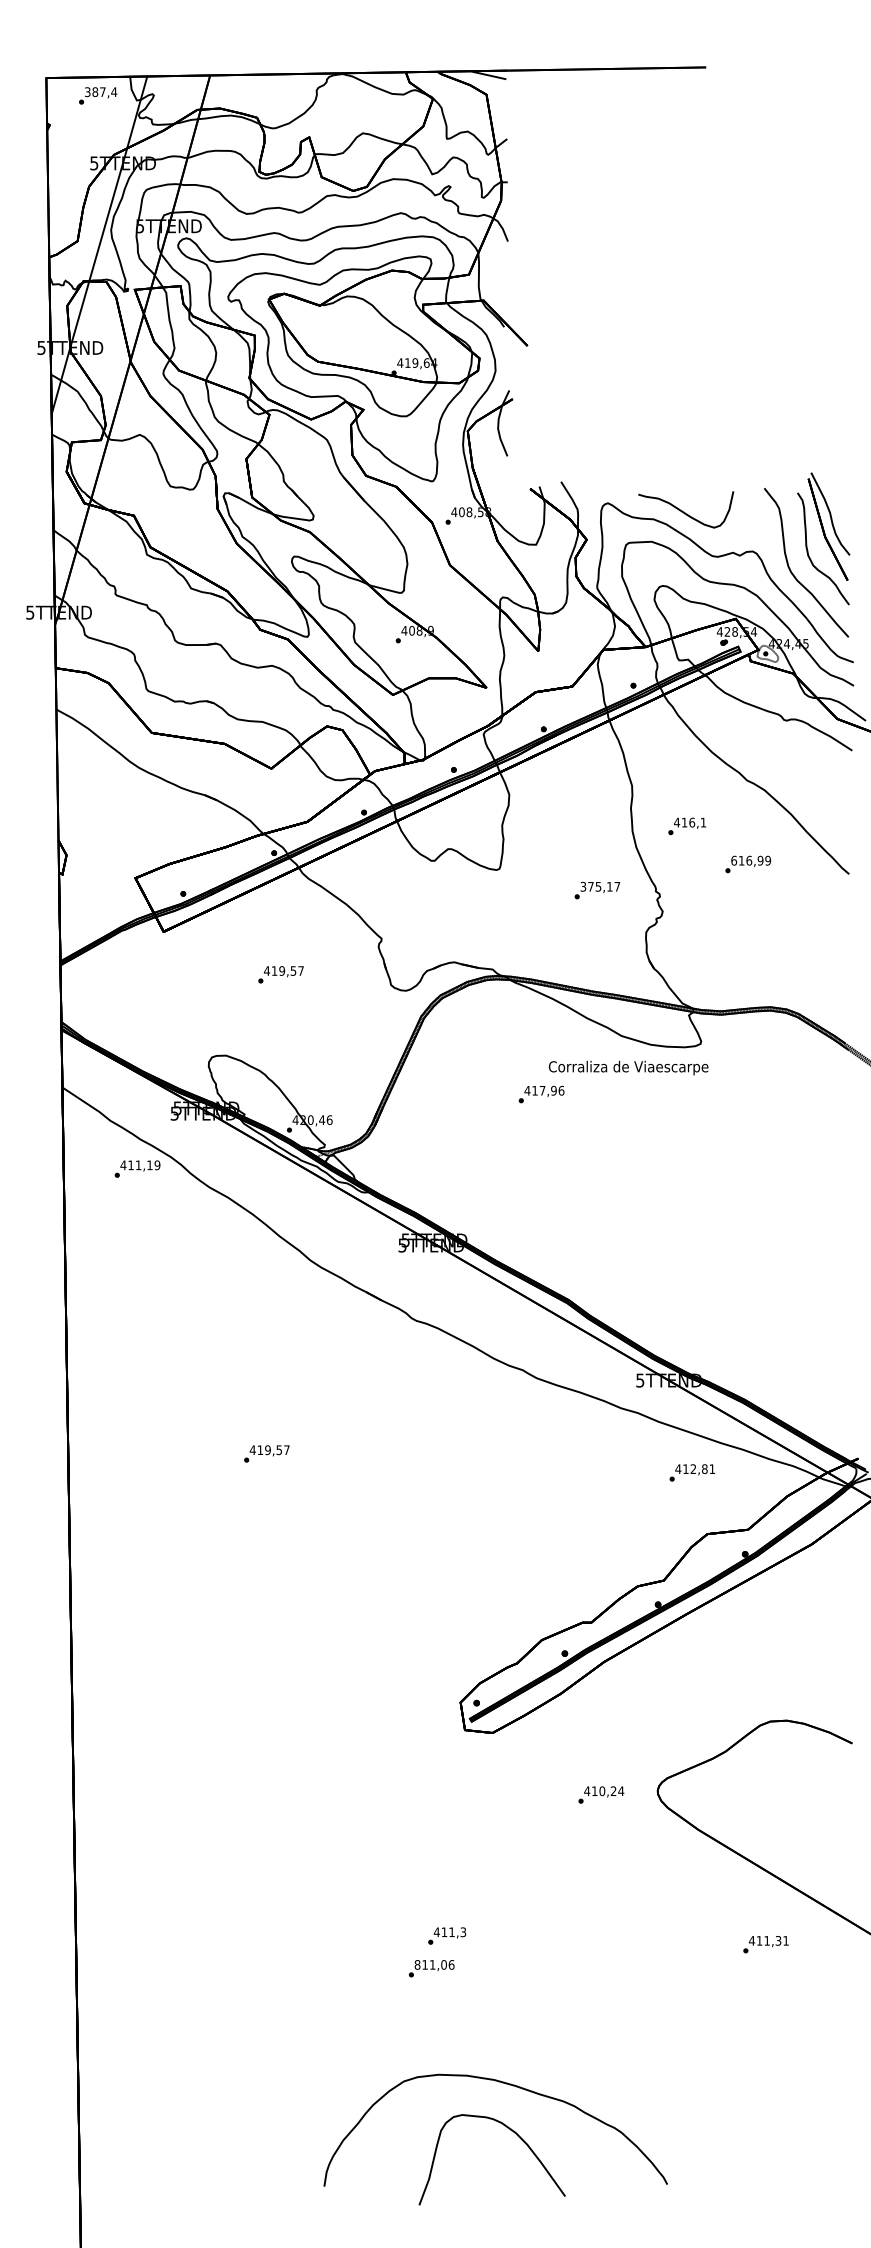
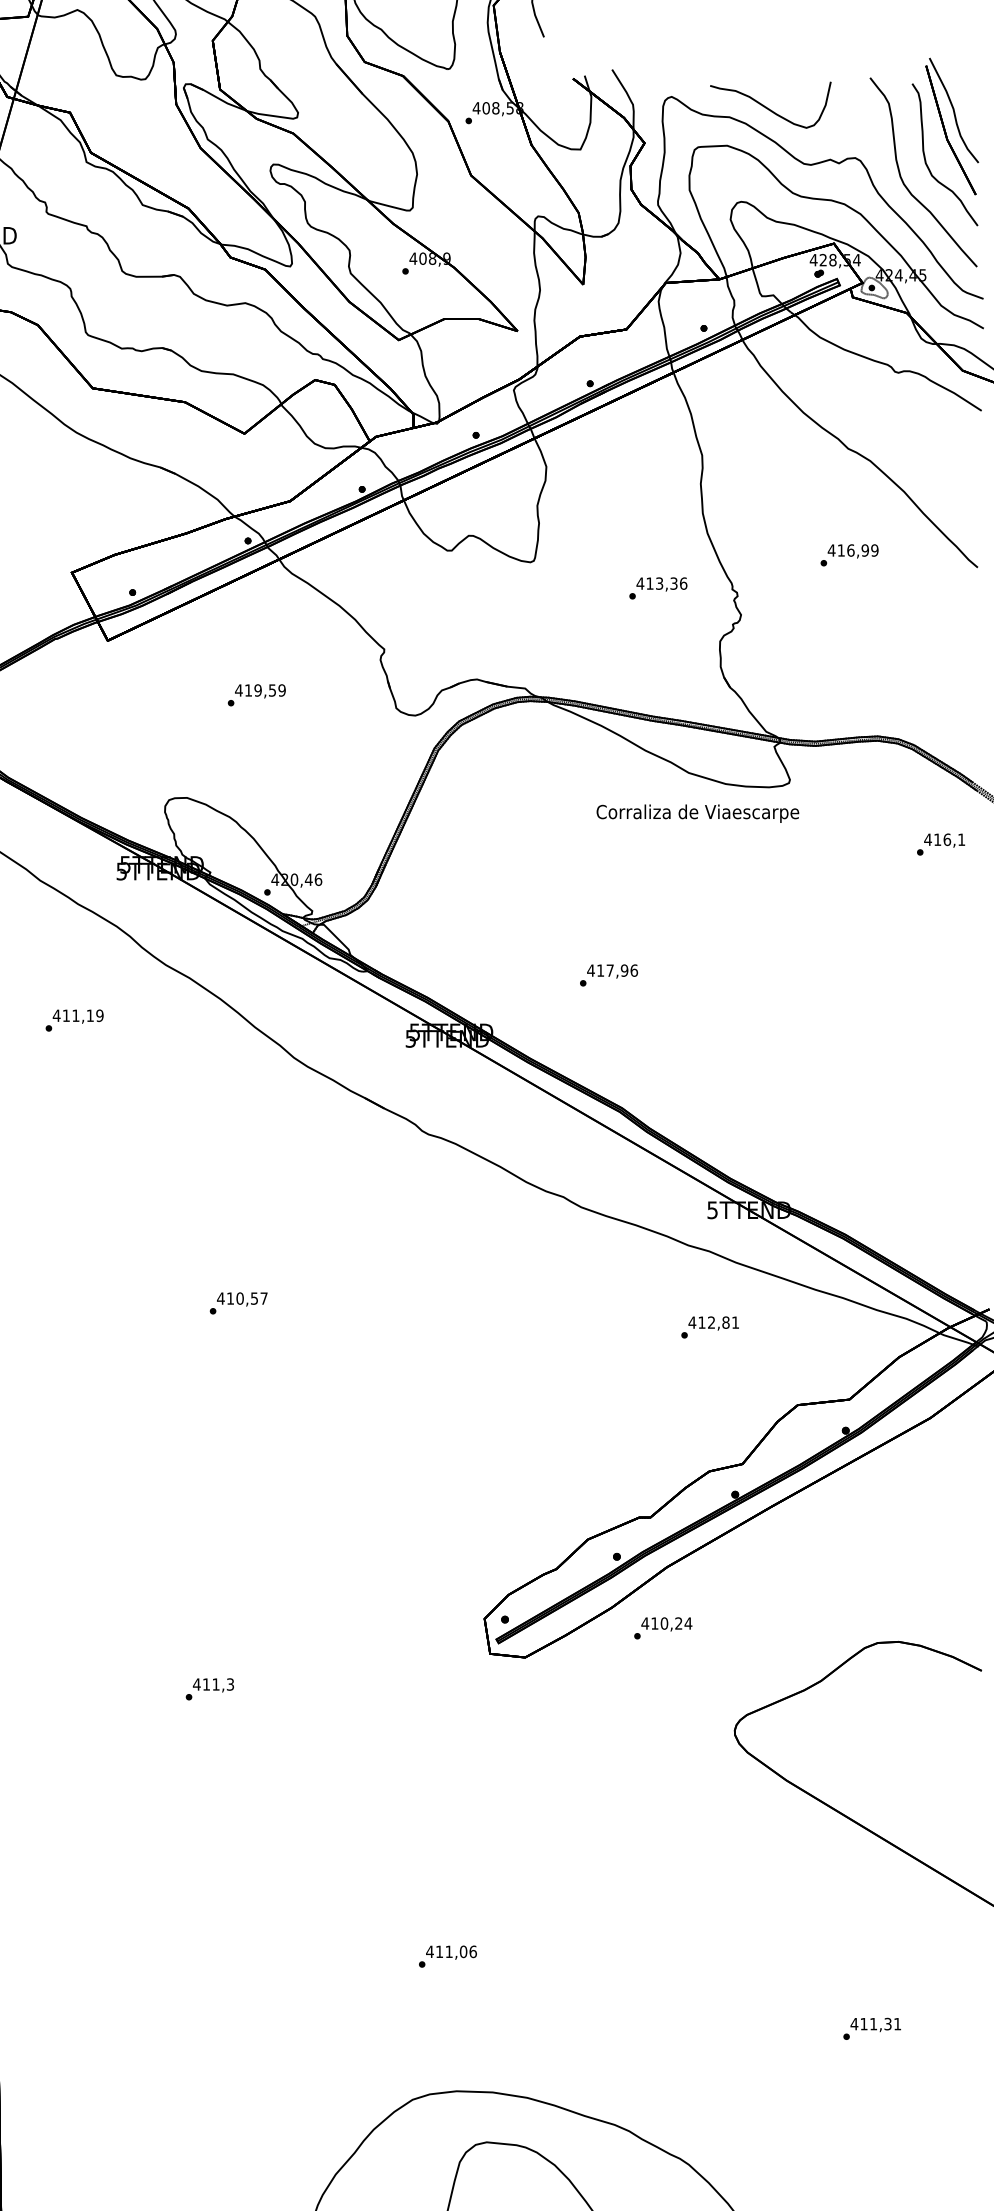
text: (687, 826) -> (941, 844), moved
text: (733, 860) -> (830, 550), 616,99 -> 416,99
text: (600, 886) -> (662, 583), 375,17 -> 413,36
text: (300, 970) -> (281, 689), 419,57 -> 419,59
text: (541, 1094) -> (608, 975), moved
text: (137, 1168) -> (74, 1019), moved
text: (267, 1449) -> (239, 1297), 419,57 -> 410,57
text: (691, 1472) -> (709, 1326), moved
text: (601, 1794) -> (663, 1627), moved
text: (447, 1935) -> (210, 1688), moved
text: (765, 1944) -> (871, 2028), moved
text: (417, 1964) -> (429, 1951), 811,06 -> 411,06

